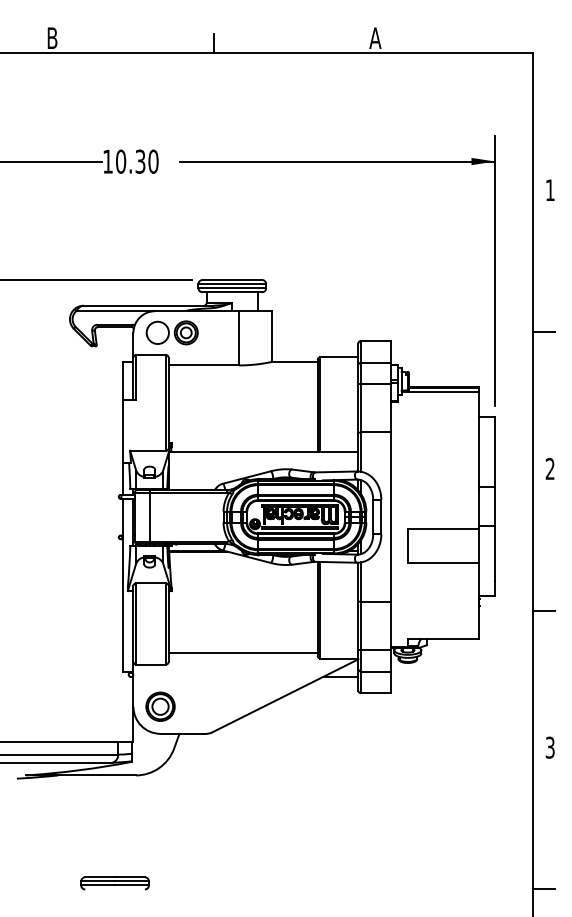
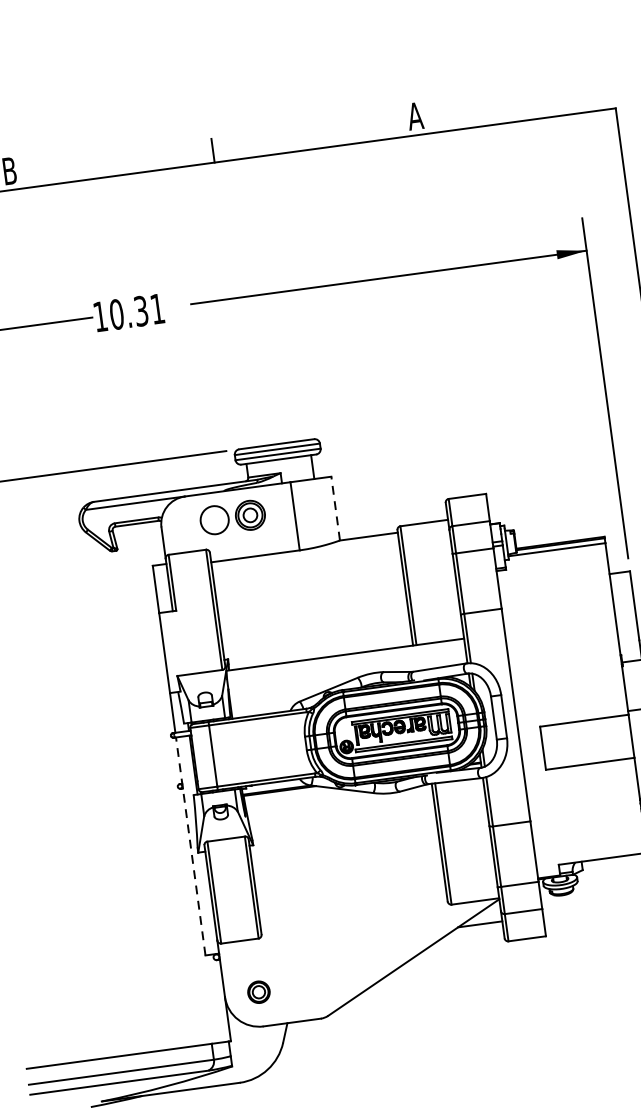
text: (153, 161) -> (157, 308), 10.30 -> 10.31
part: (171, 332) -> (231, 517), moved
line: (271, 336) -> (335, 508), solid -> dashed
line: (122, 585) -> (190, 846), solid -> dashed
line: (242, 653) -> (352, 911), removed
part: (160, 706) -> (258, 992), size x0.6

